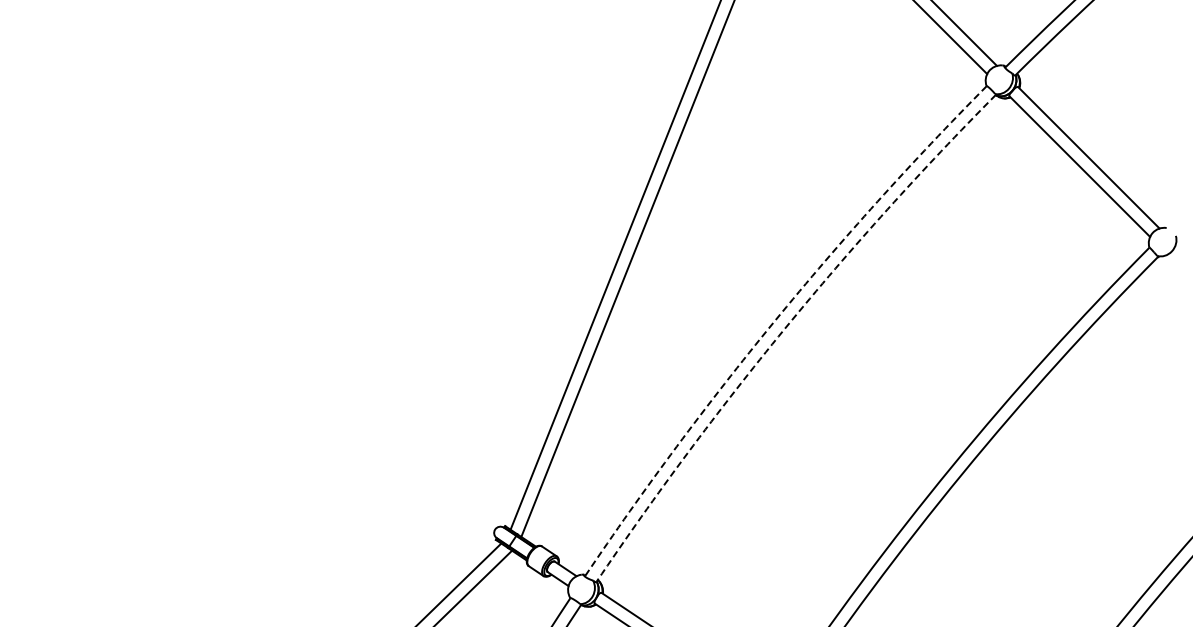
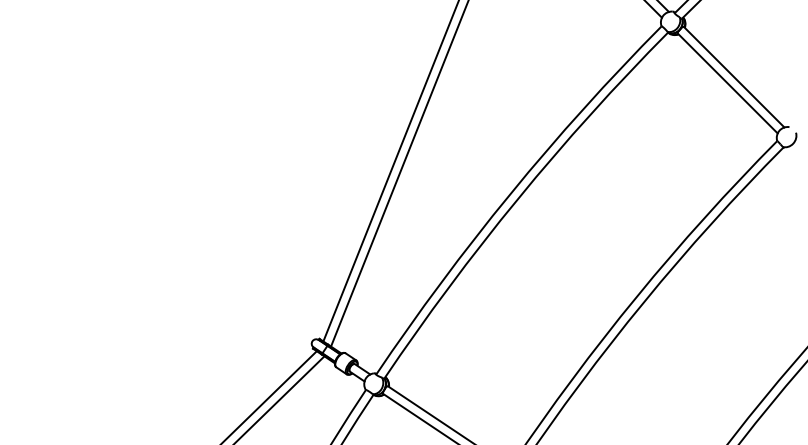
arc: (774, 321) -> (510, 193), dashed -> solid
arc: (784, 328) -> (517, 198), dashed -> solid

